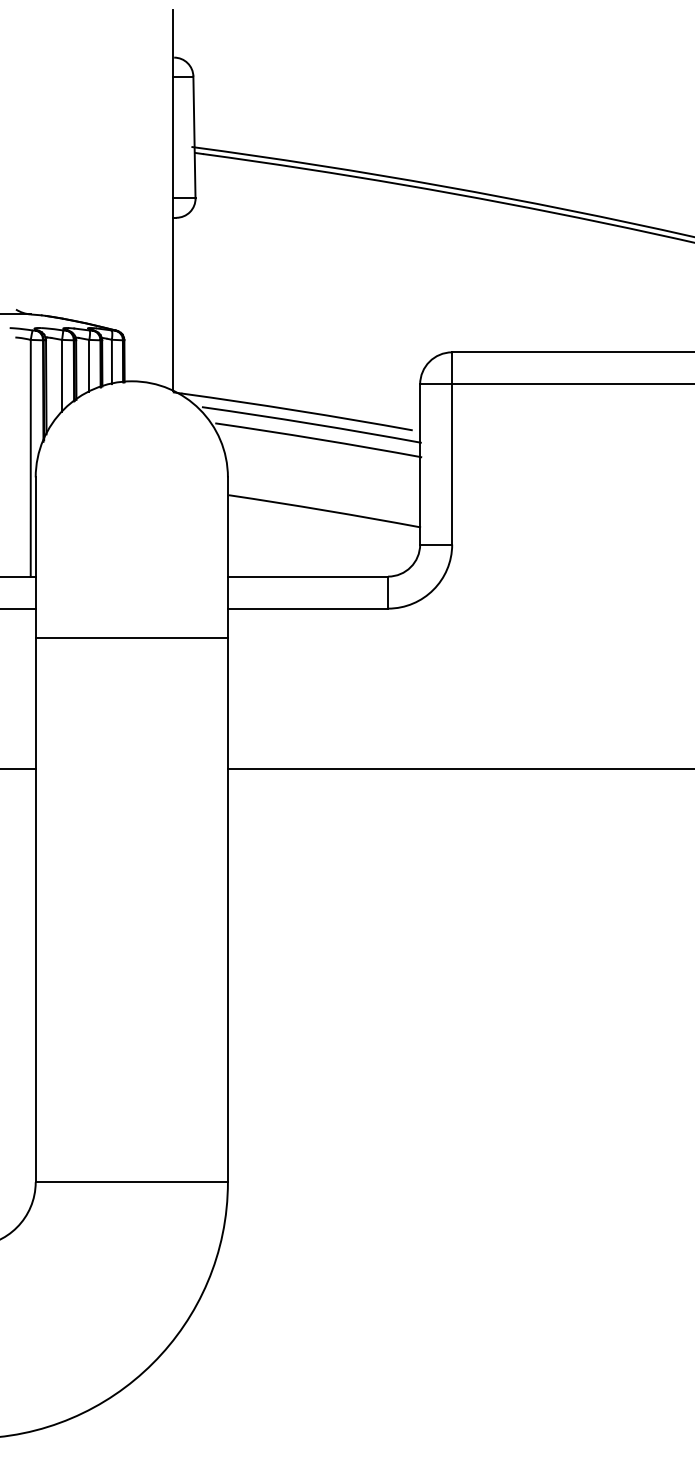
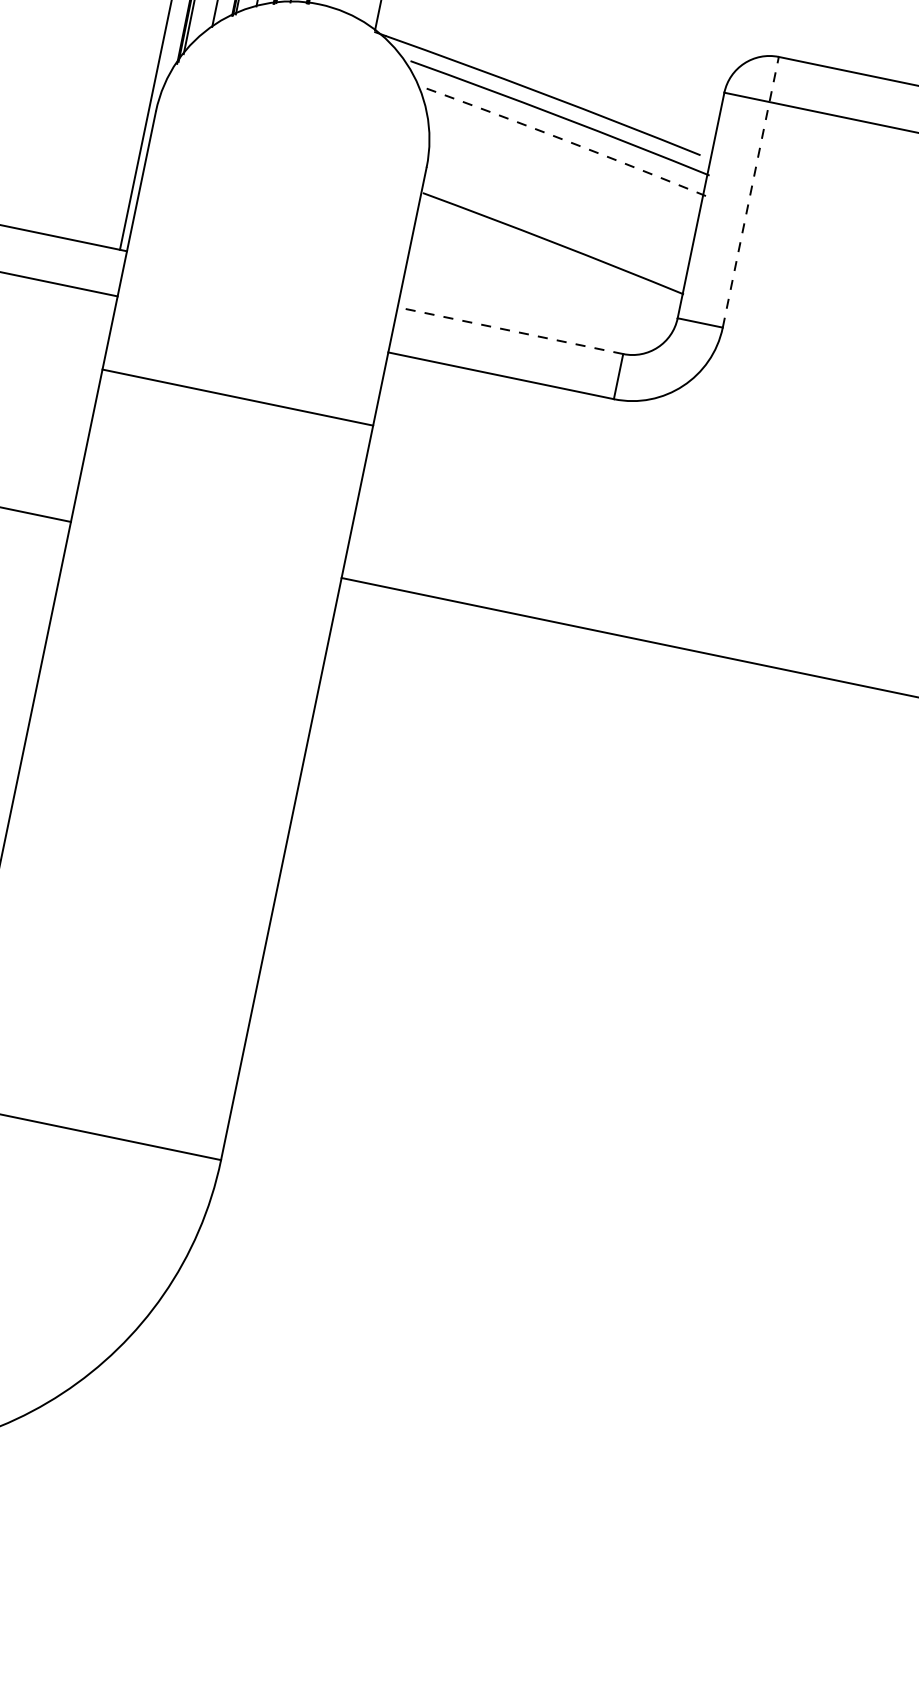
arc: (318, 439) -> (565, 140), solid -> dashed
line: (452, 447) -> (751, 191), solid -> dashed
line: (307, 576) -> (509, 330), solid -> dashed
line: (131, 637) -> (237, 397), moved

